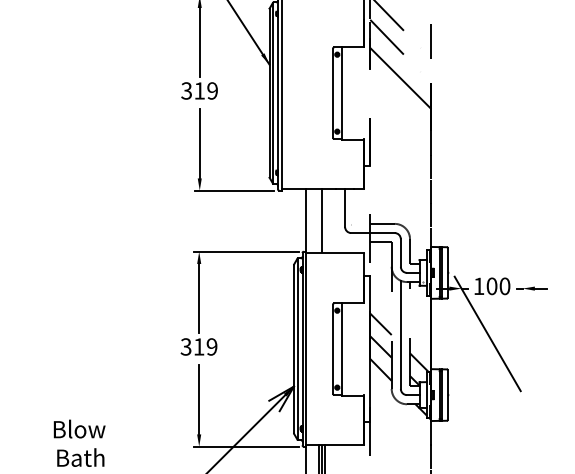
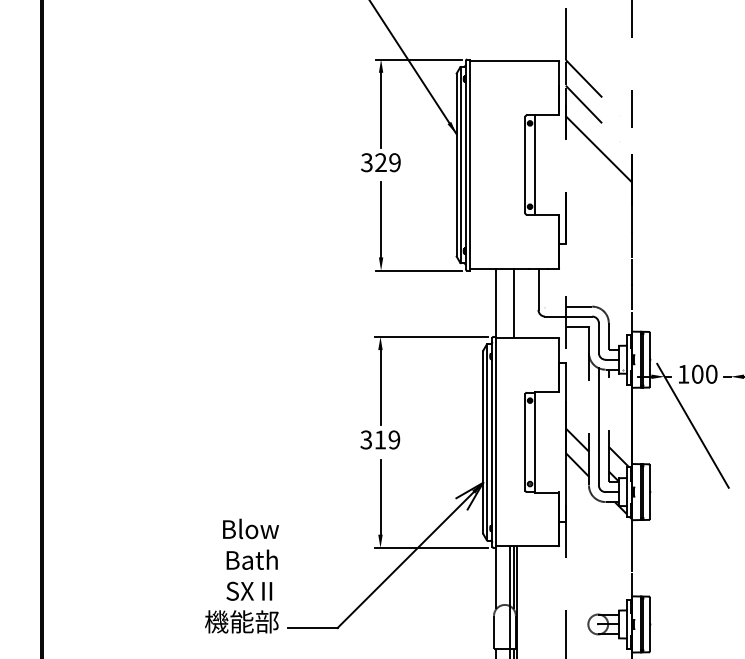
text: (199, 90) -> (380, 162), 319 -> 329
line: (380, 324) -> (576, 415), removed

